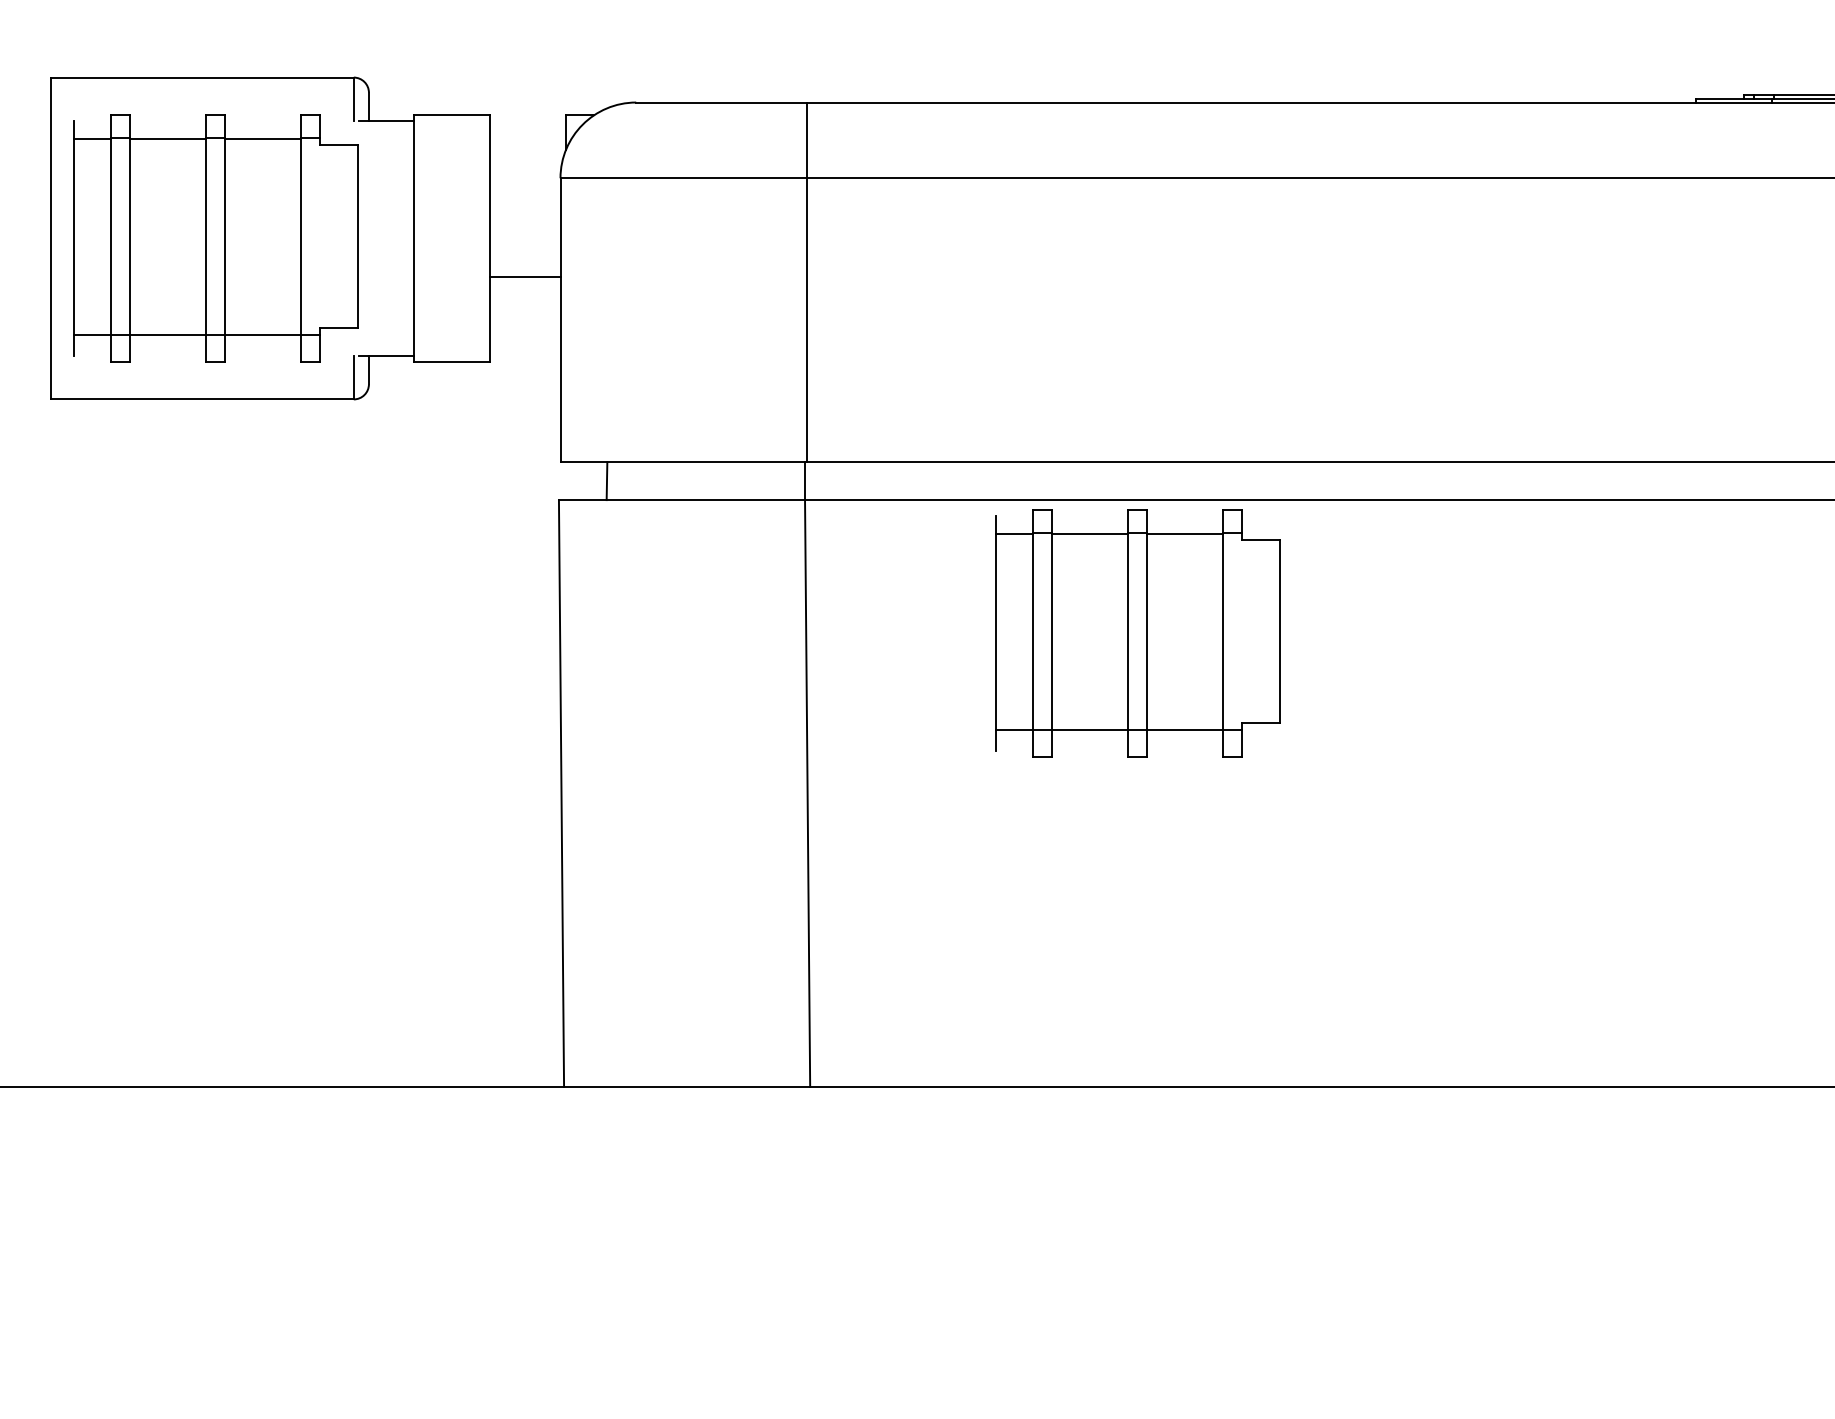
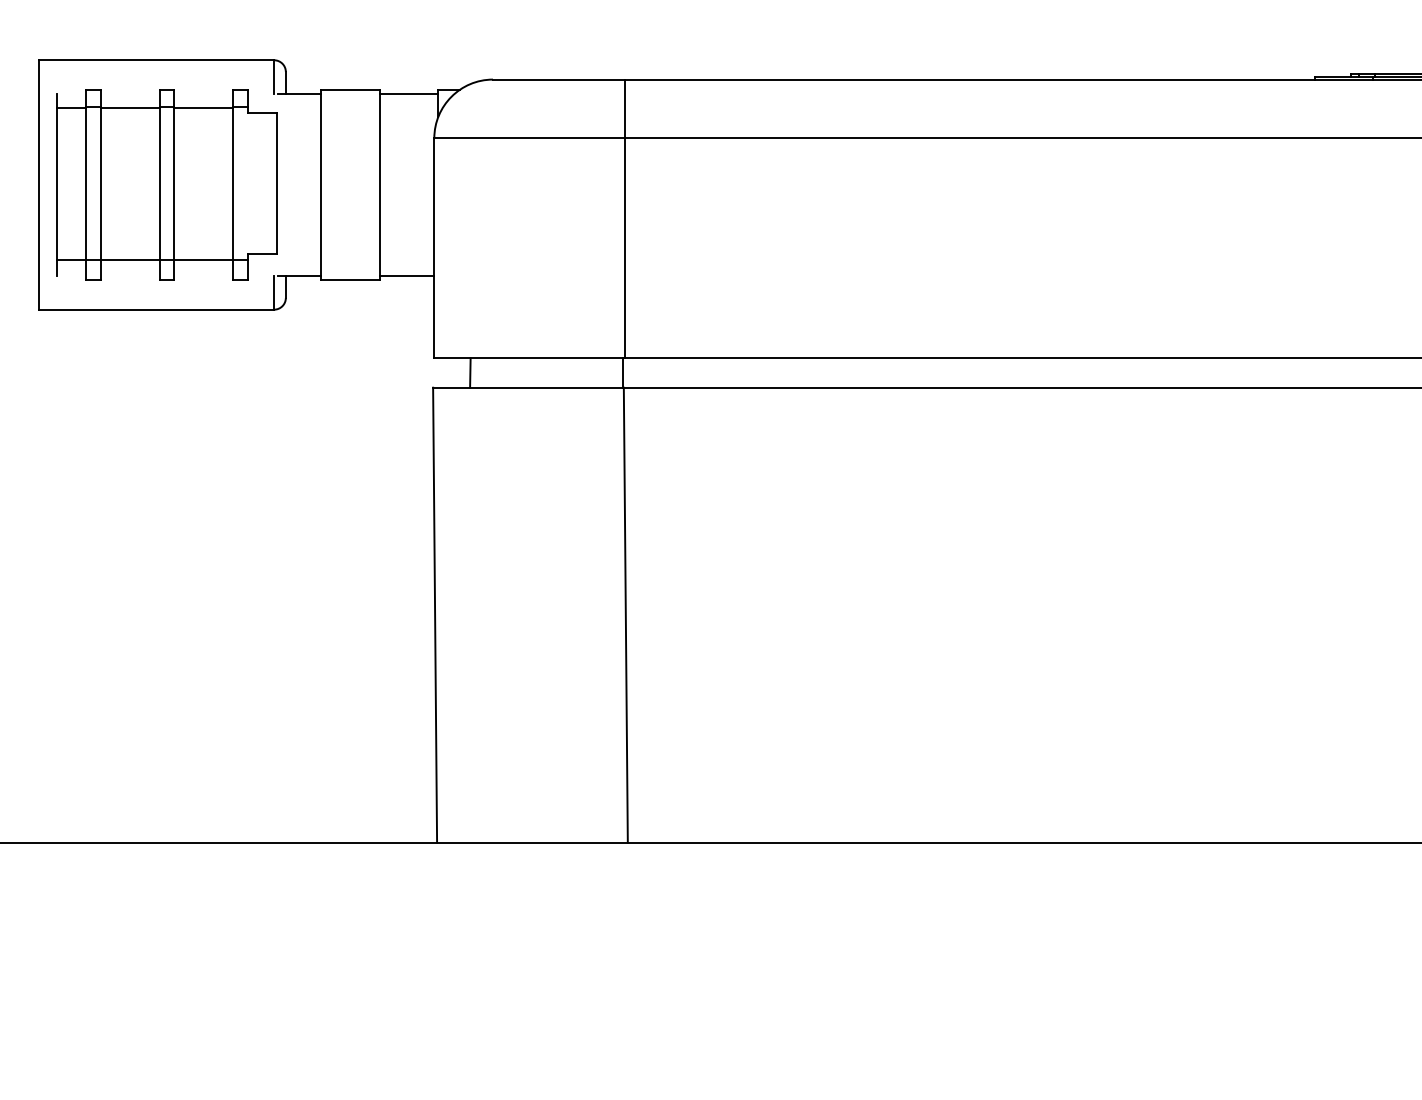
line: (527, 121) -> (408, 94), added
line: (525, 276) -> (407, 275), moved
part: (1137, 633) -> (881, 491), removed

